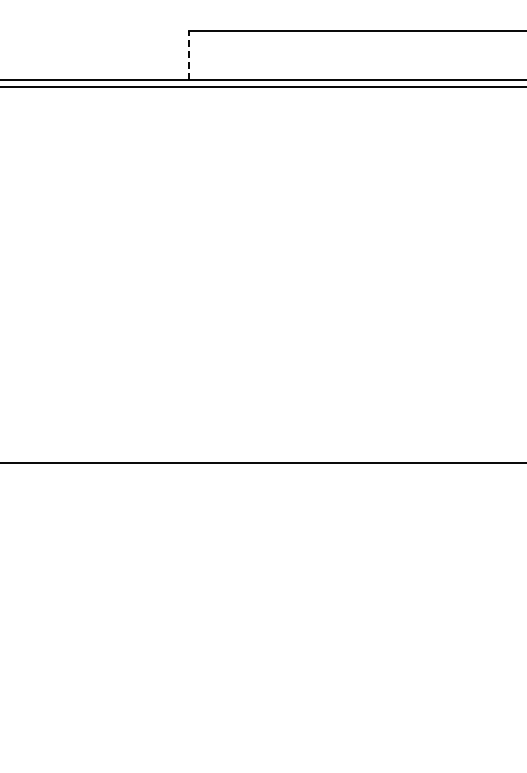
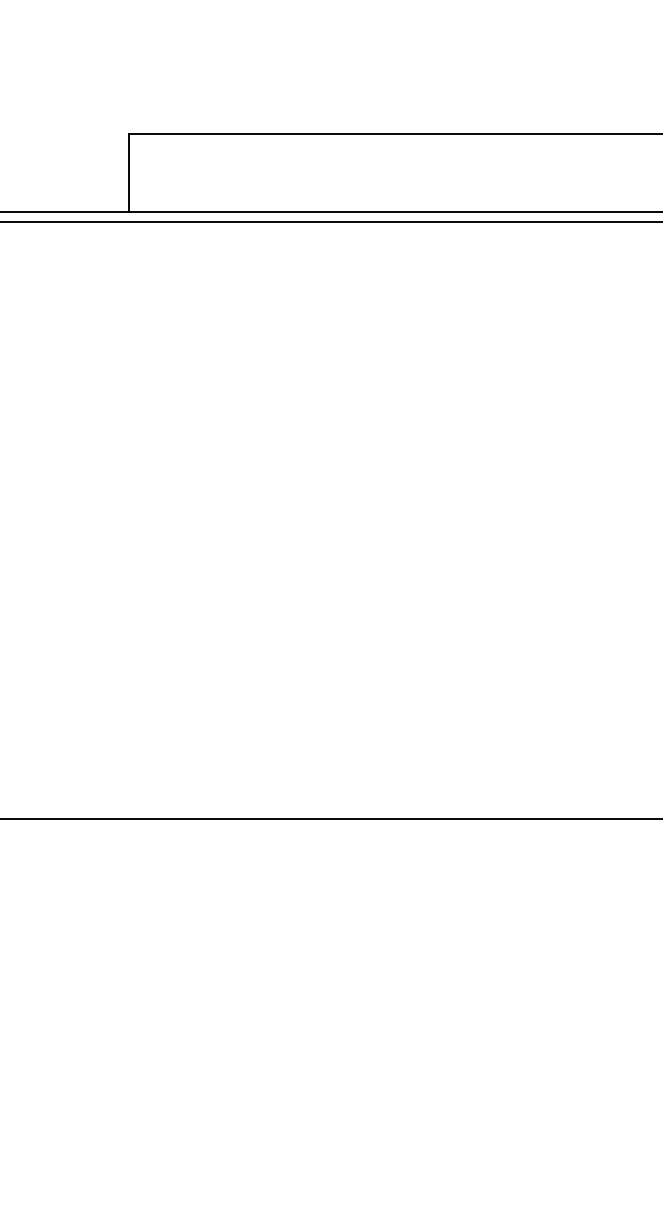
line: (188, 55) -> (128, 172), dashed -> solid

